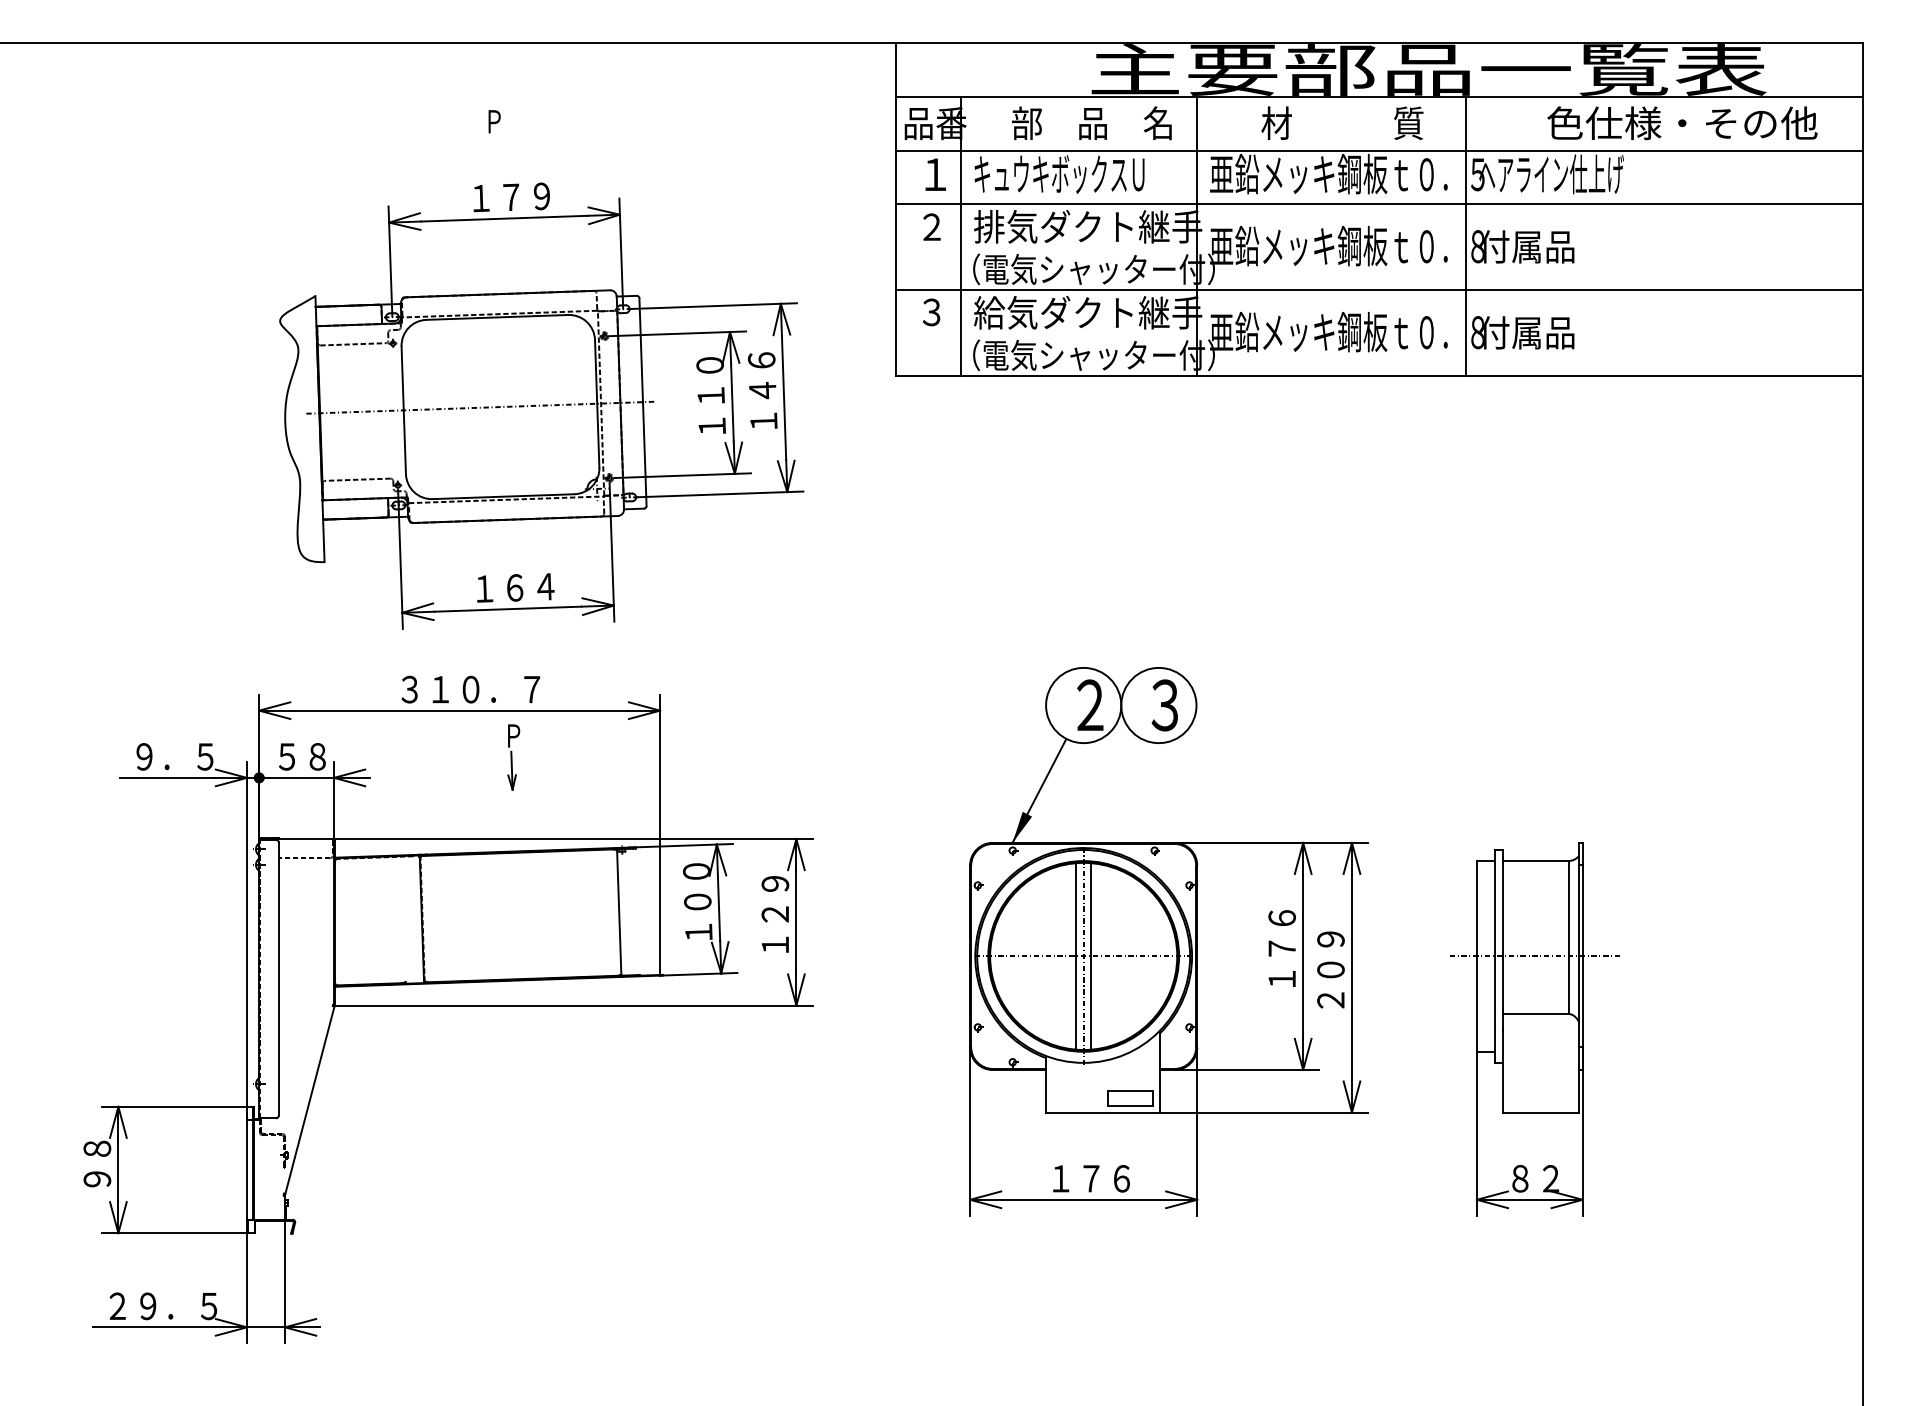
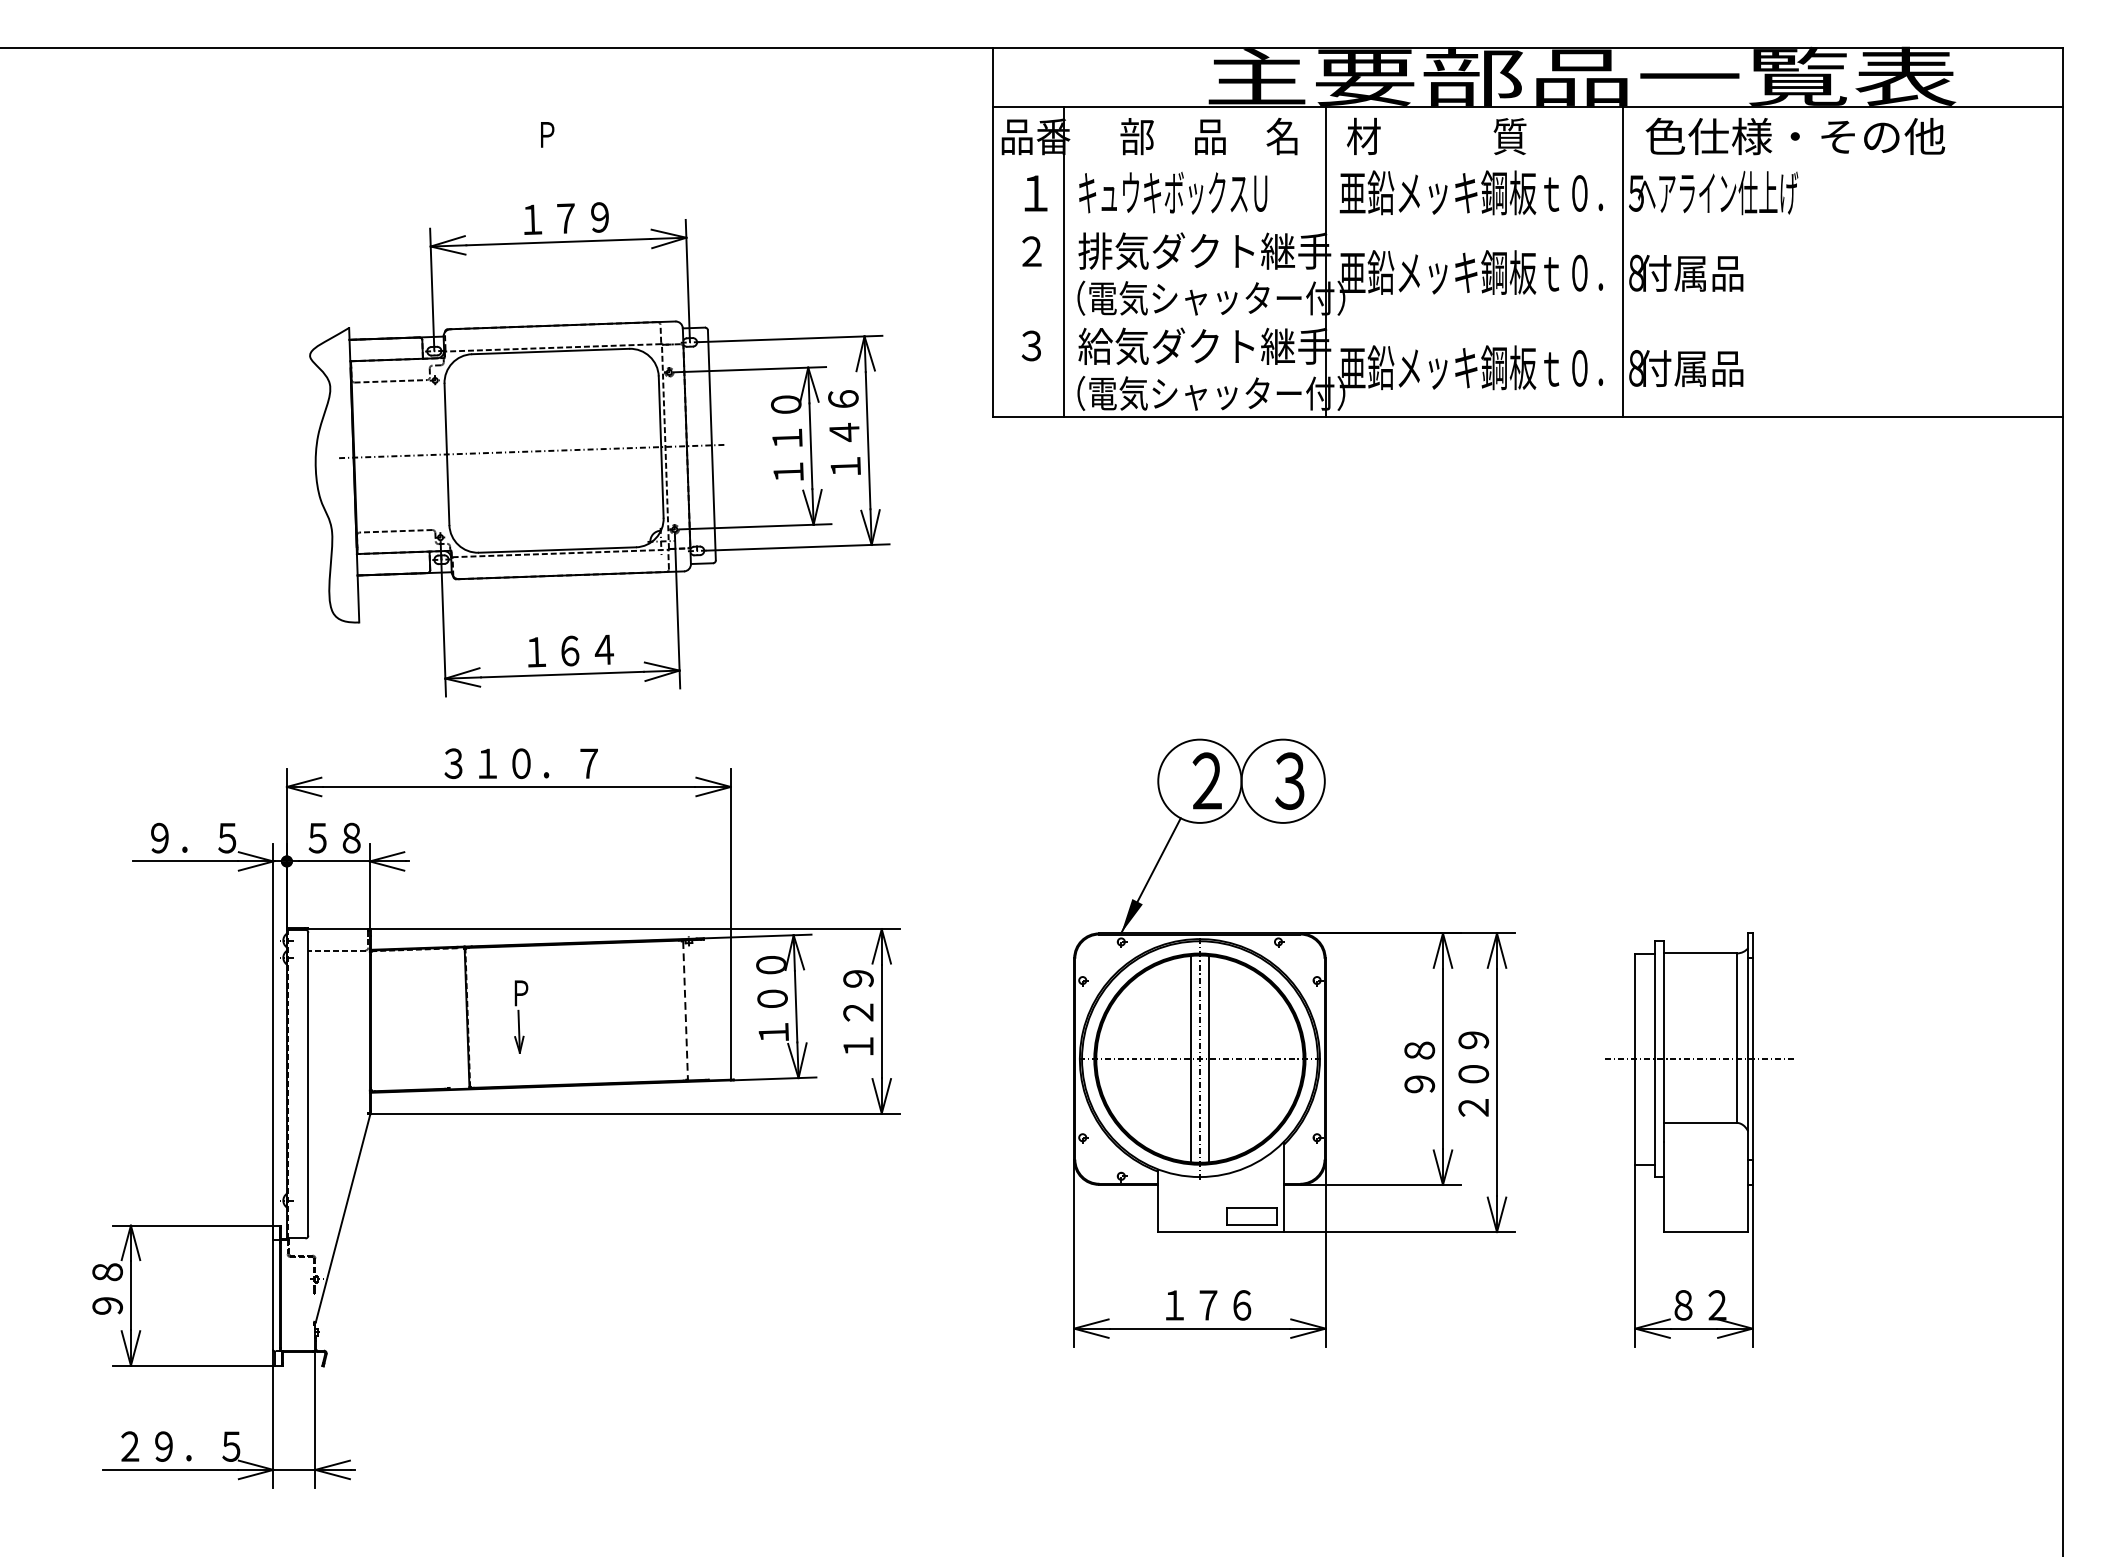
text: (1342, 122) -> (1436, 135), moved
text: (1682, 123) -> (1795, 136), moved
line: (1379, 150) -> (1527, 166), removed
line: (1379, 204) -> (1527, 226), removed
line: (1379, 290) -> (1527, 321), removed
part: (513, 757) -> (520, 1017), moved
line: (619, 912) -> (685, 1010), solid -> dashed
text: (1282, 948) -> (1420, 1050), １７６ -> ９８

